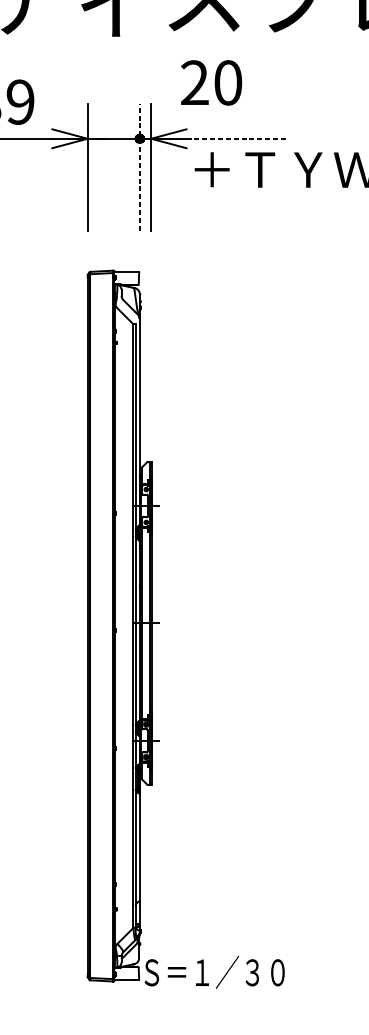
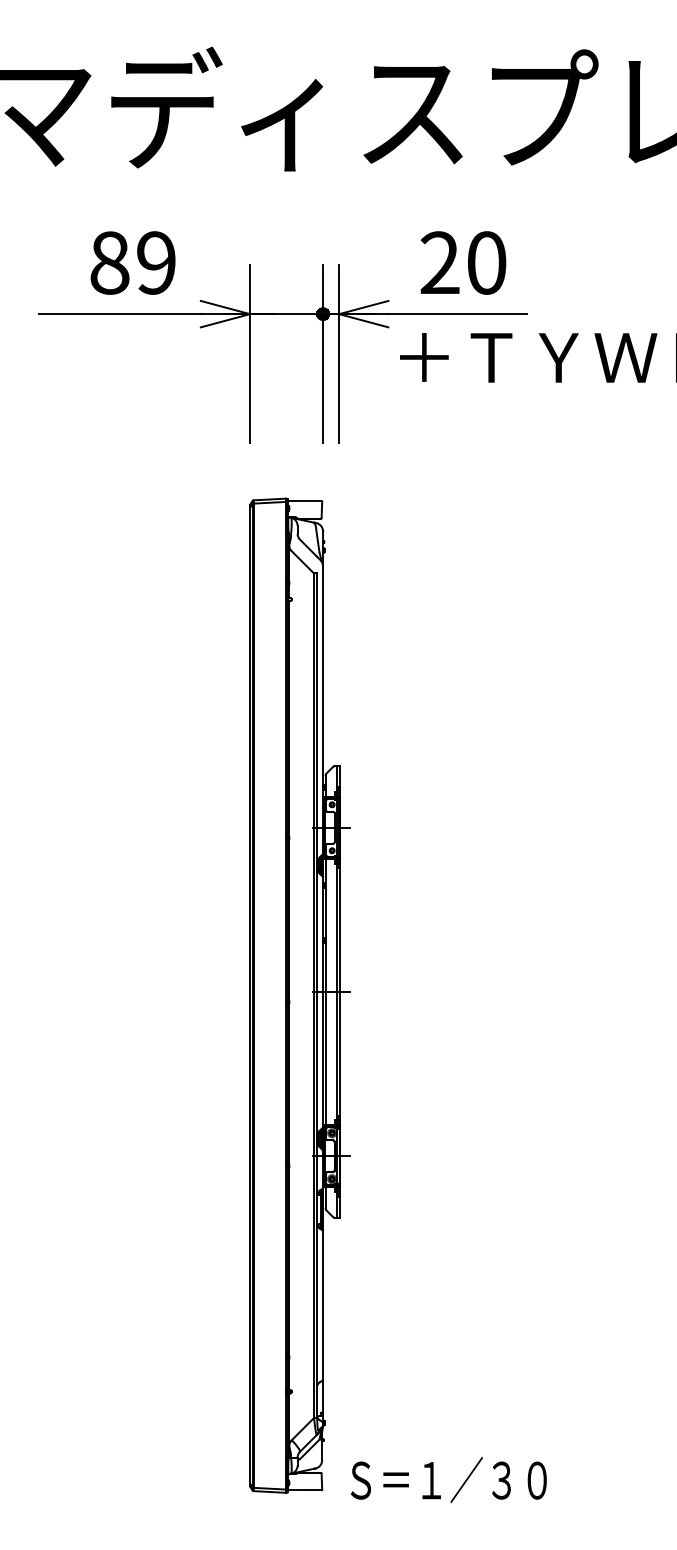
text: (211, 82) -> (463, 262), moved
line: (236, 139) -> (458, 314), dashed -> solid
line: (140, 166) -> (323, 353), dashed -> solid
text: (214, 971) -> (448, 1479), moved

